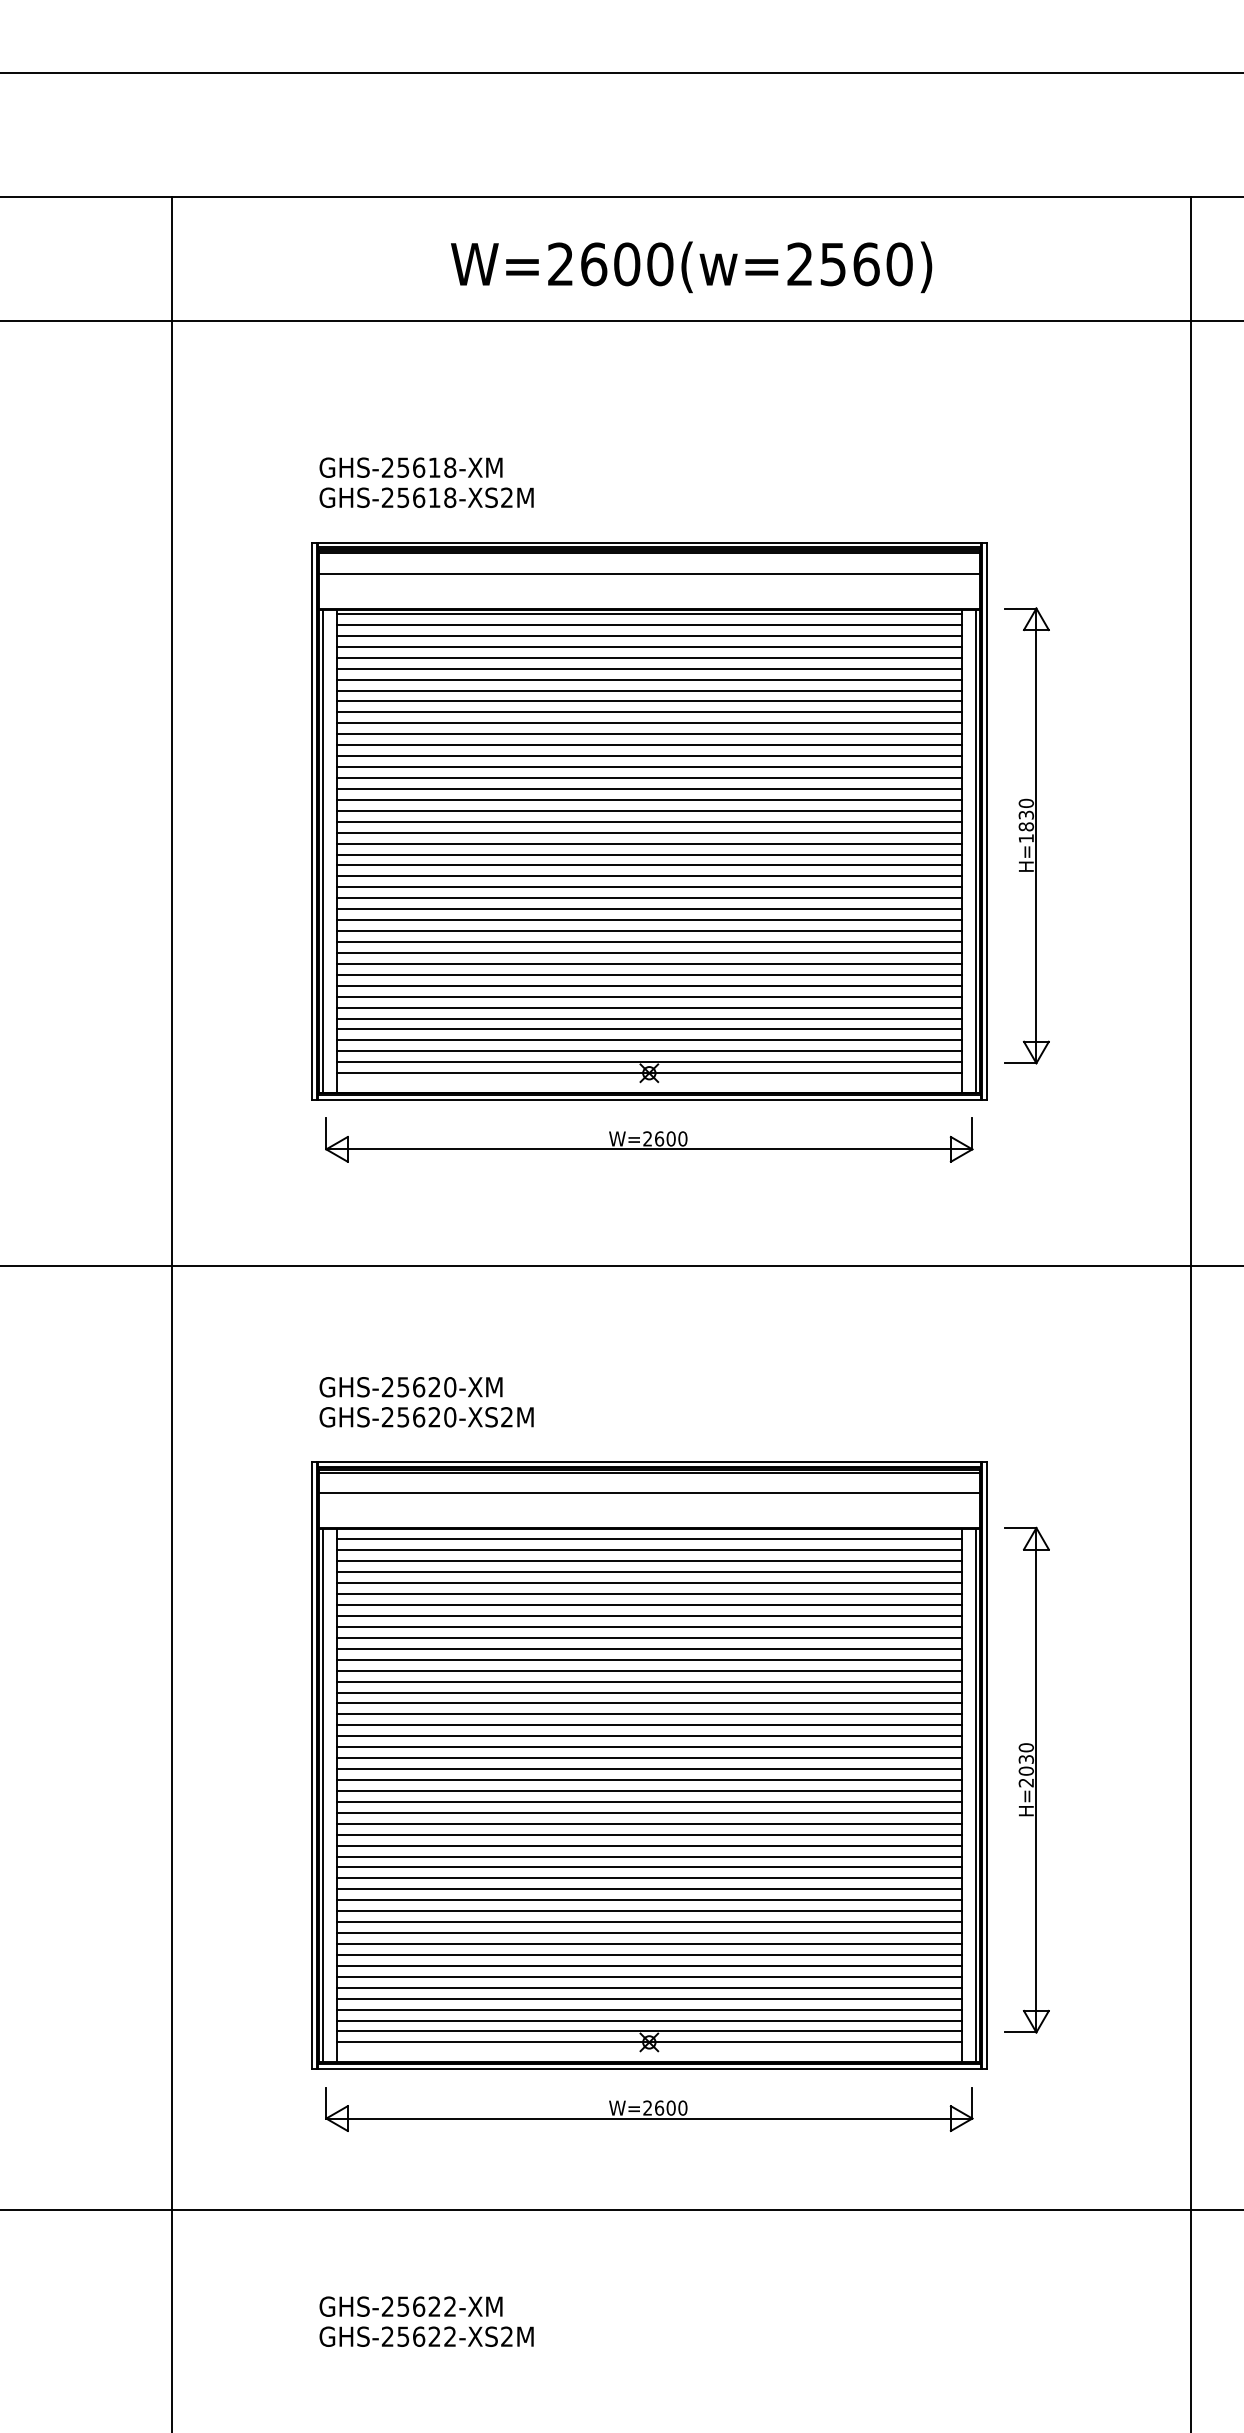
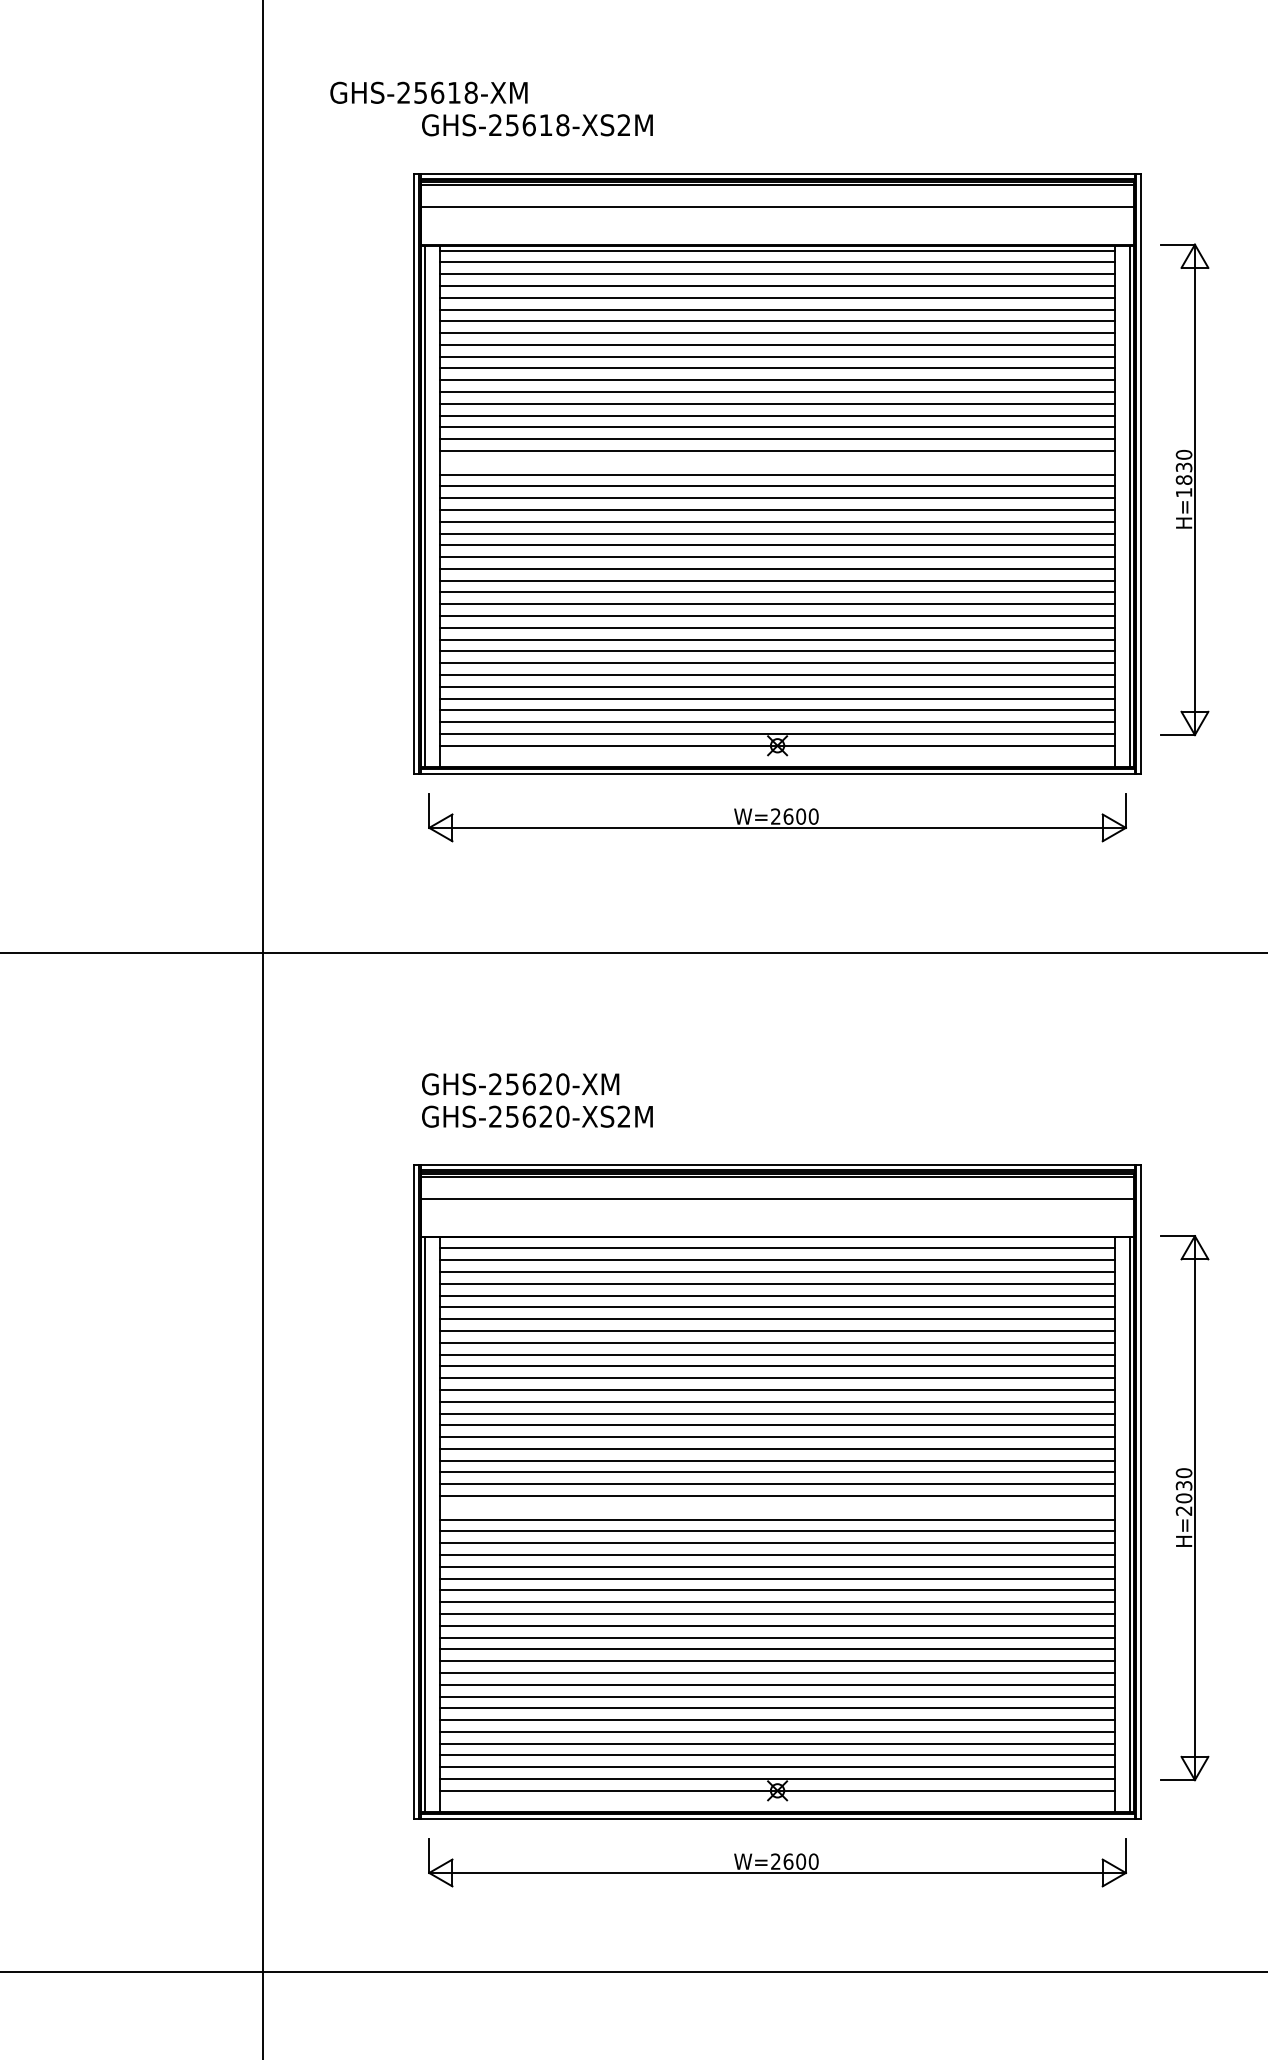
text: (410, 467) -> (428, 92), moved
line: (648, 810) -> (776, 462), removed
line: (648, 1779) -> (776, 1507), removed

